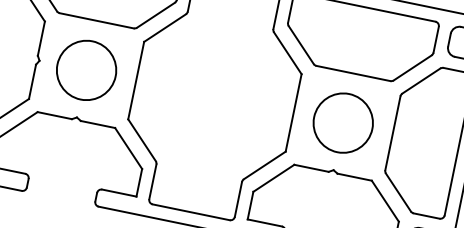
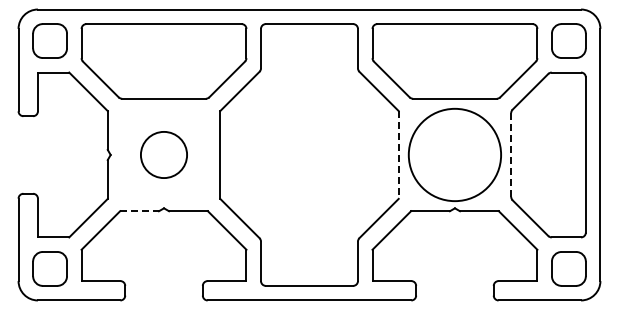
circle: (86, 69) -> (163, 154), size x0.7
line: (293, 112) -> (398, 154), solid -> dashed
line: (55, 116) -> (140, 211), solid -> dashed
circle: (342, 122) -> (454, 154), size x1.4
line: (393, 132) -> (511, 154), solid -> dashed

